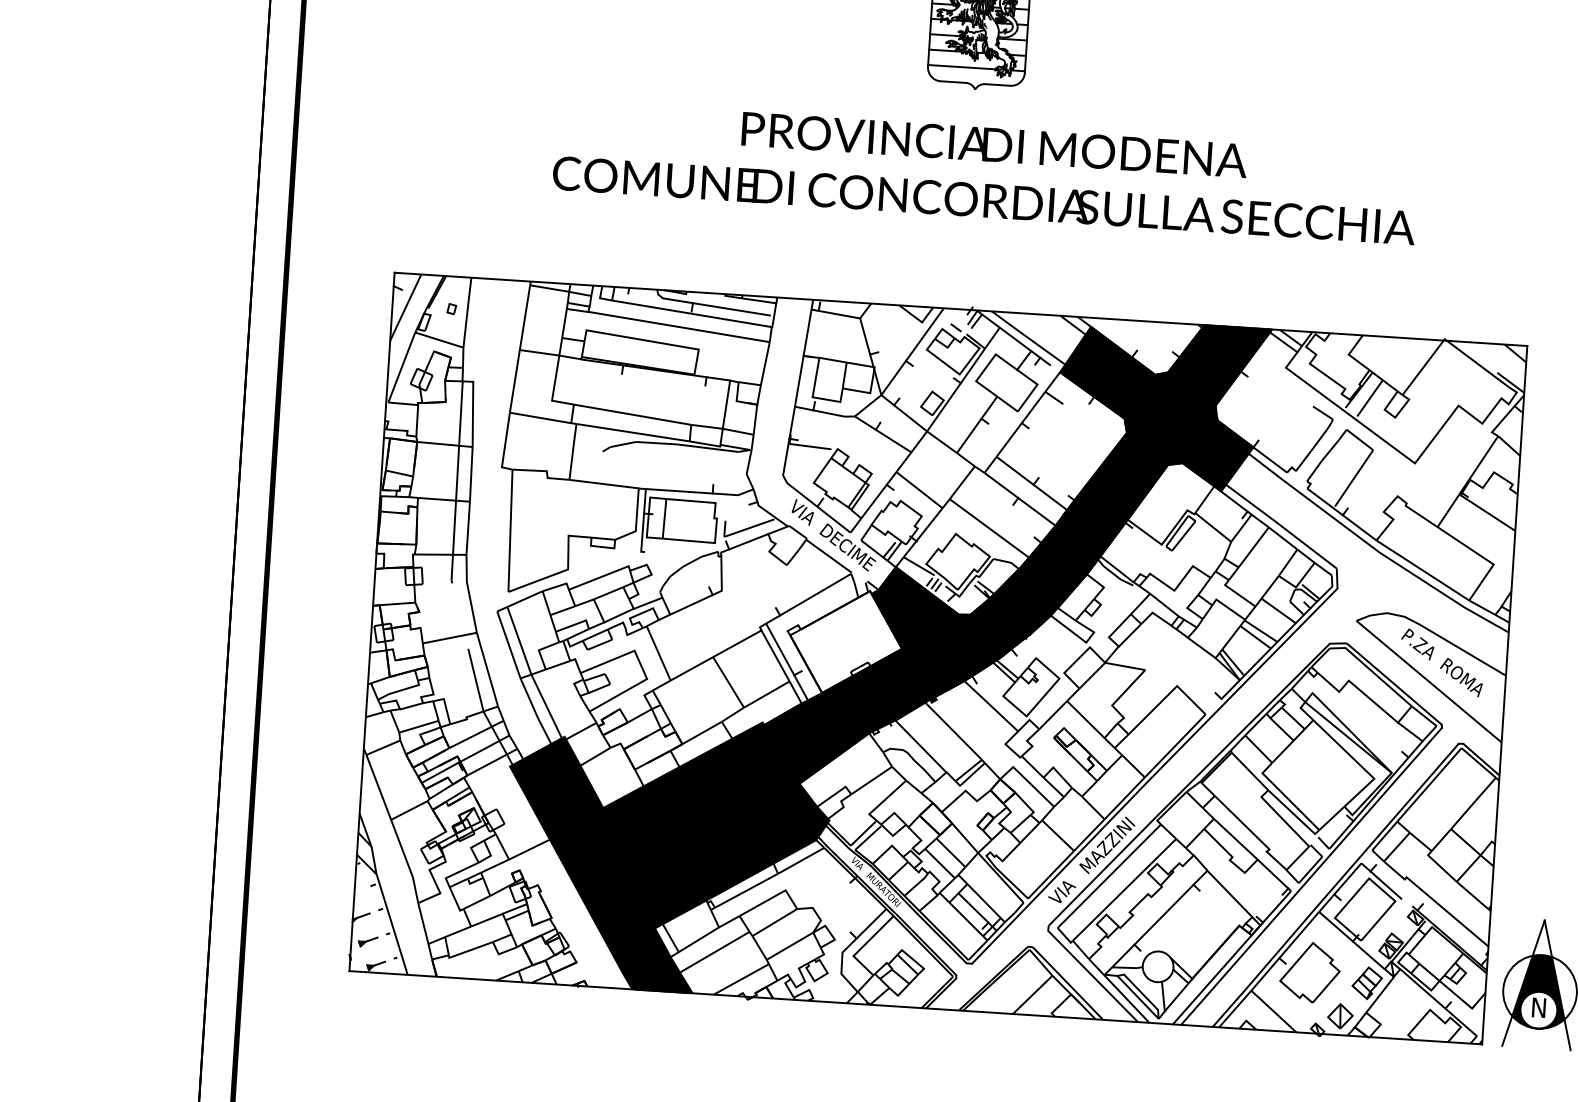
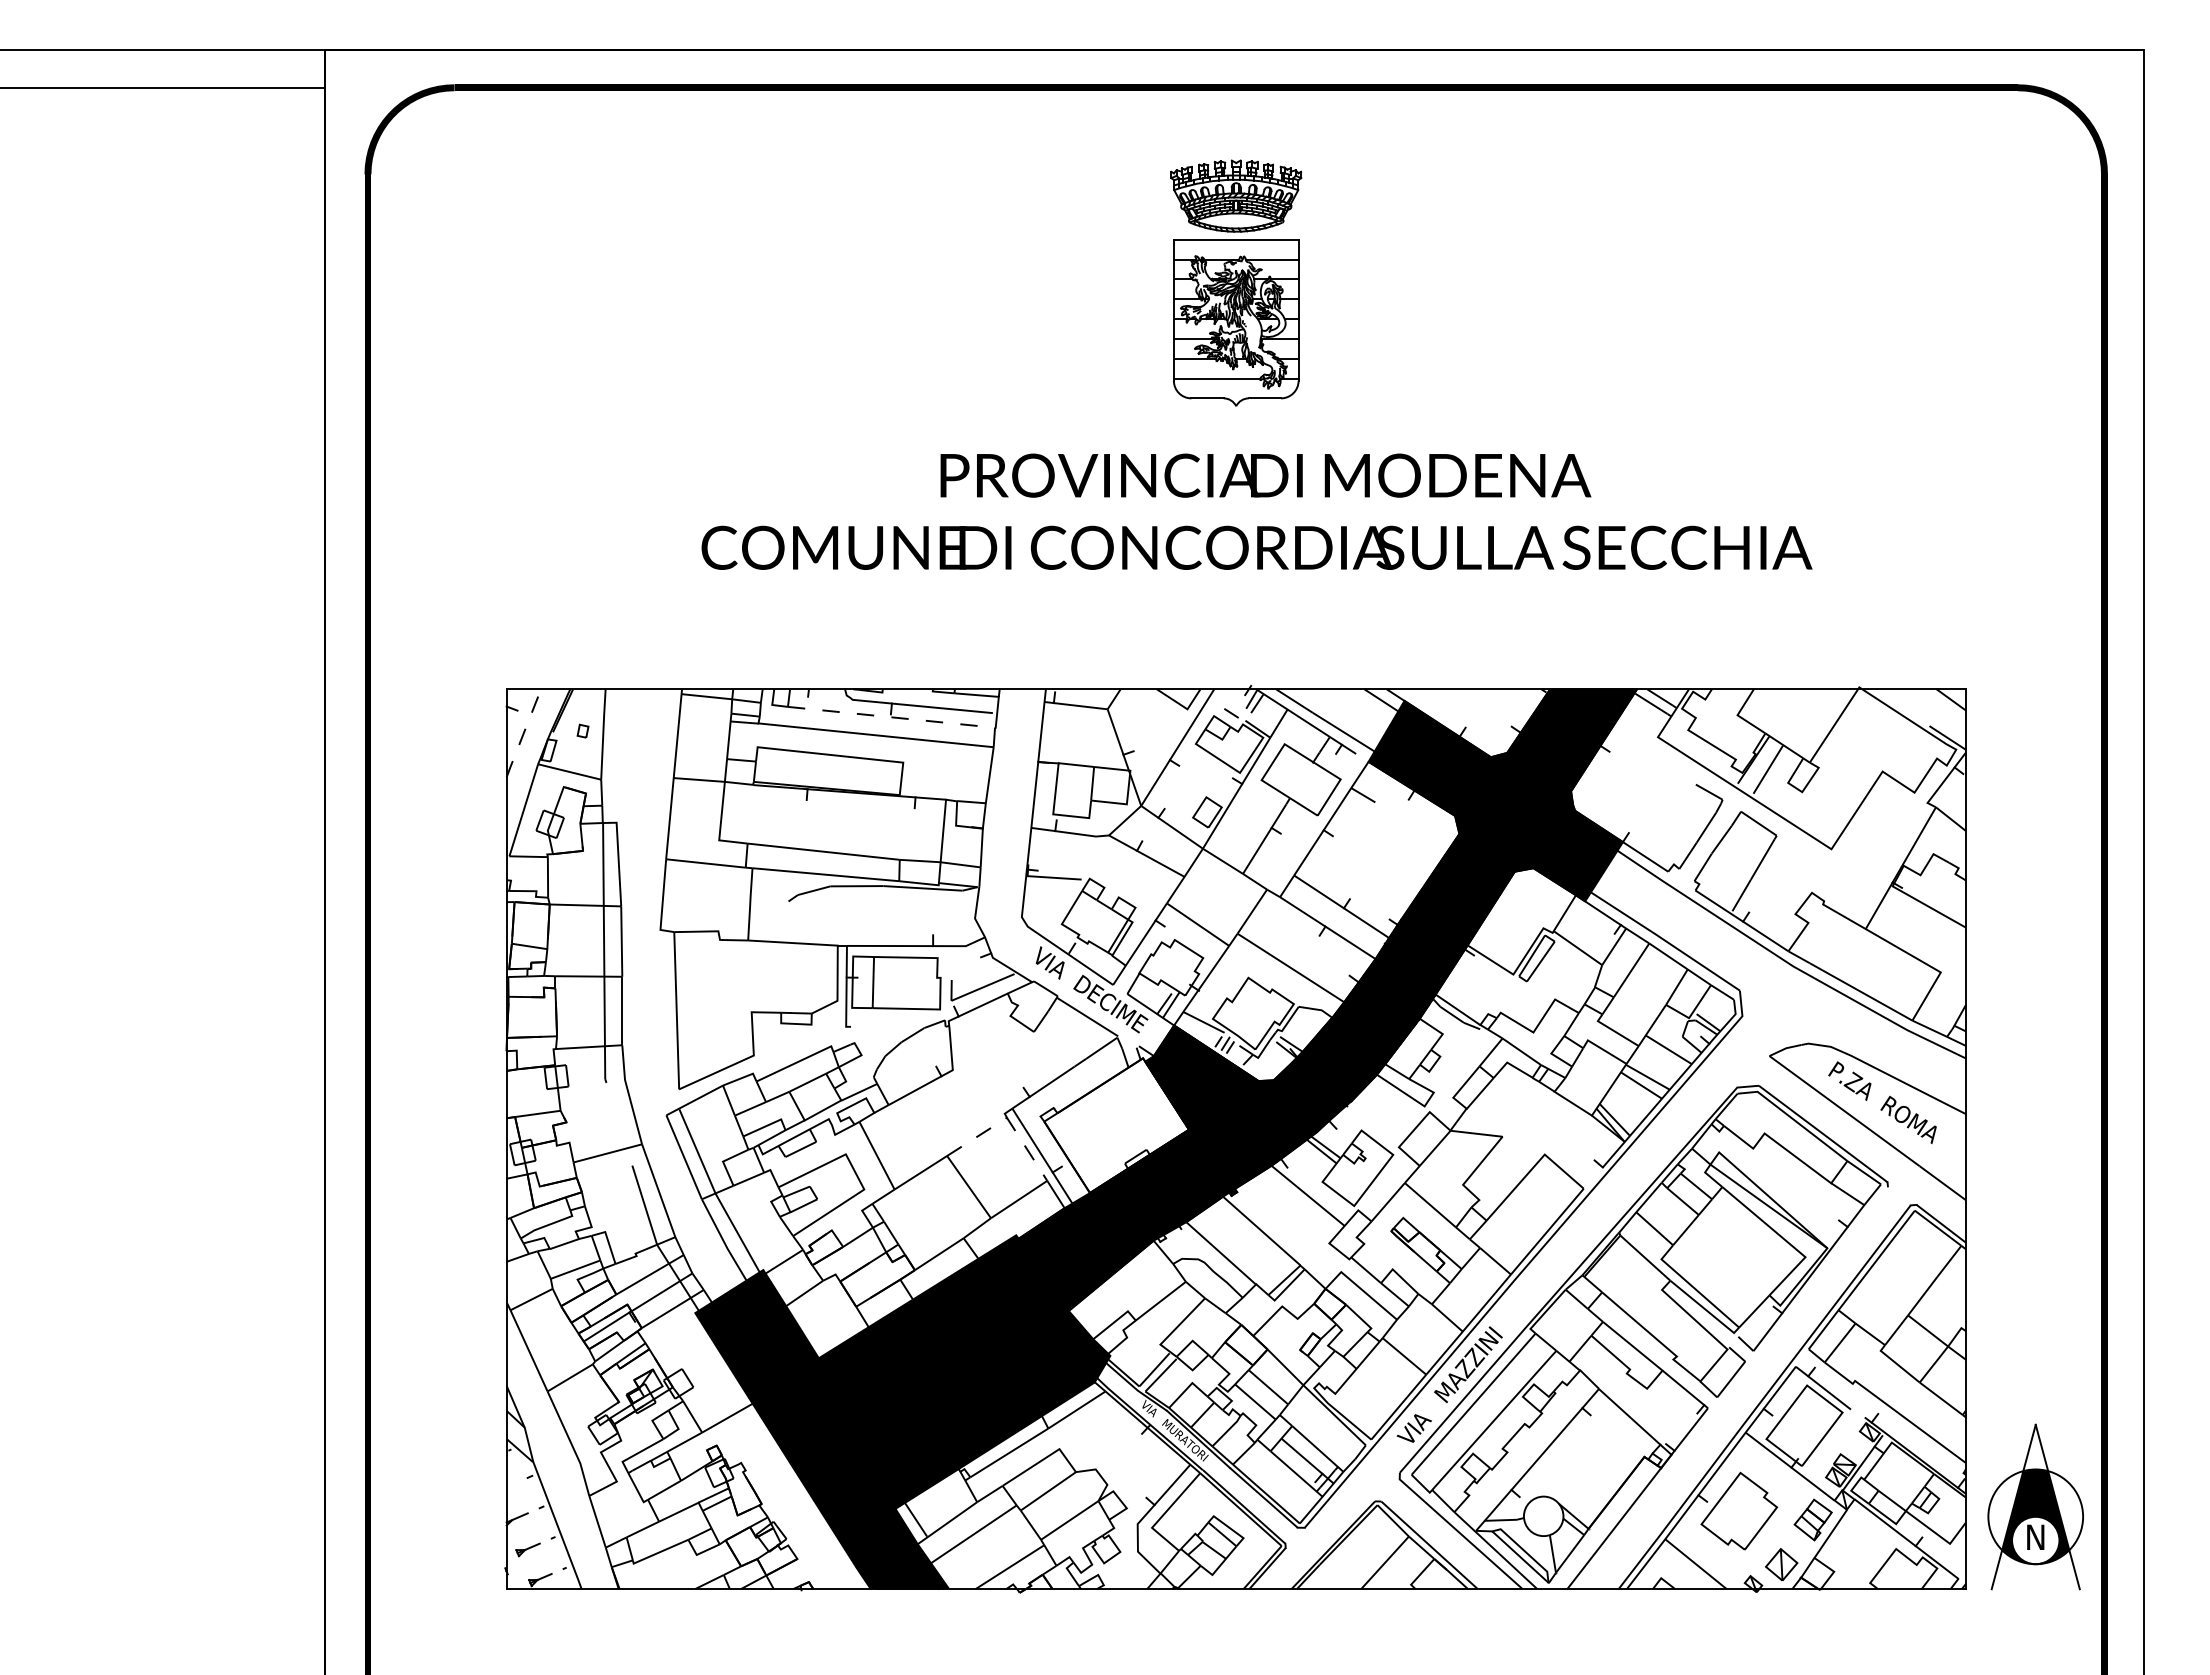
line: (405, 307) -> (523, 733), solid -> dashed
line: (692, 314) -> (892, 717), solid -> dashed
line: (762, 631) -> (1008, 1119), solid -> dashed
line: (1311, 876) -> (1732, 1387), removed

